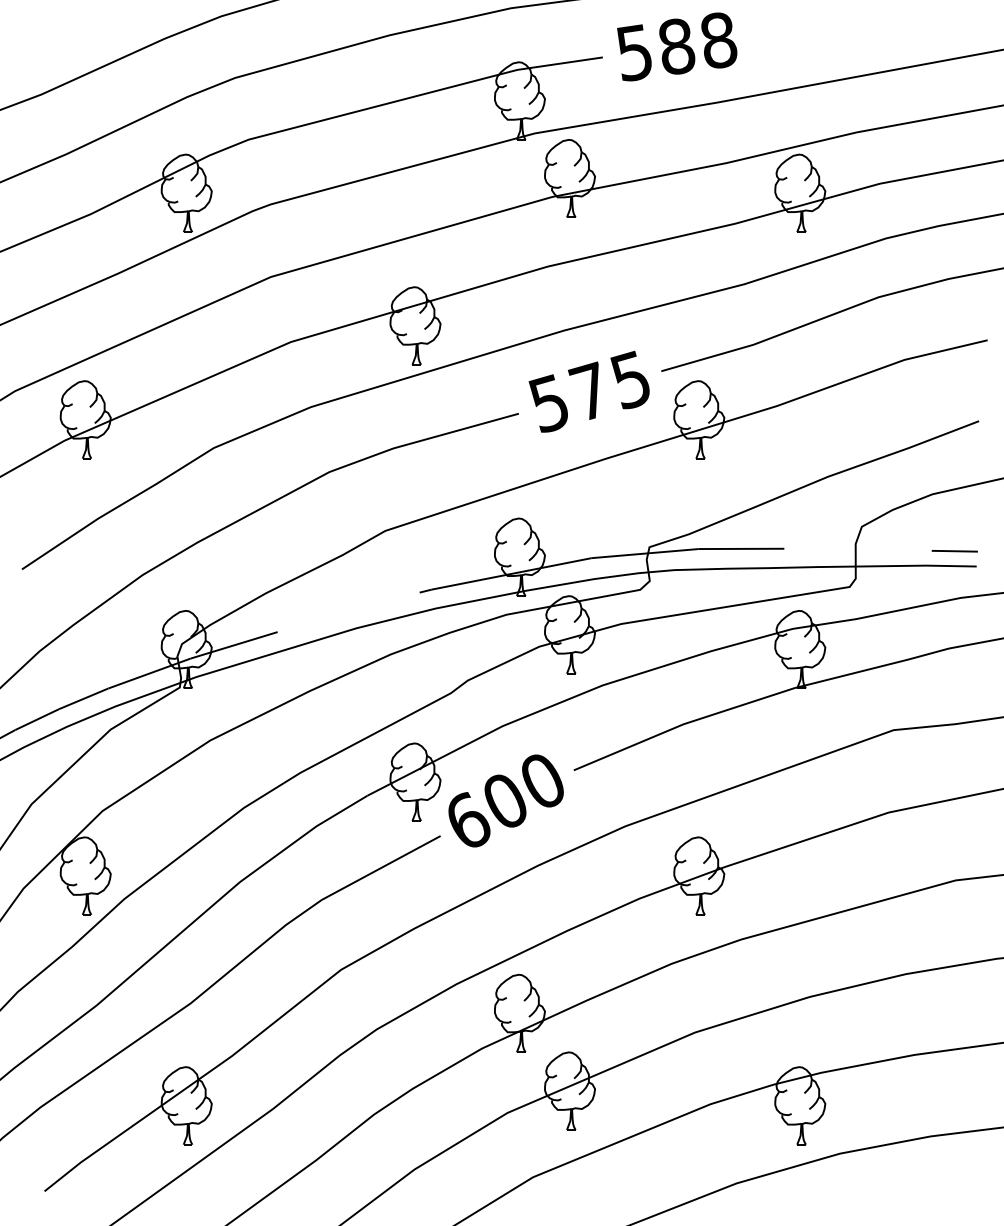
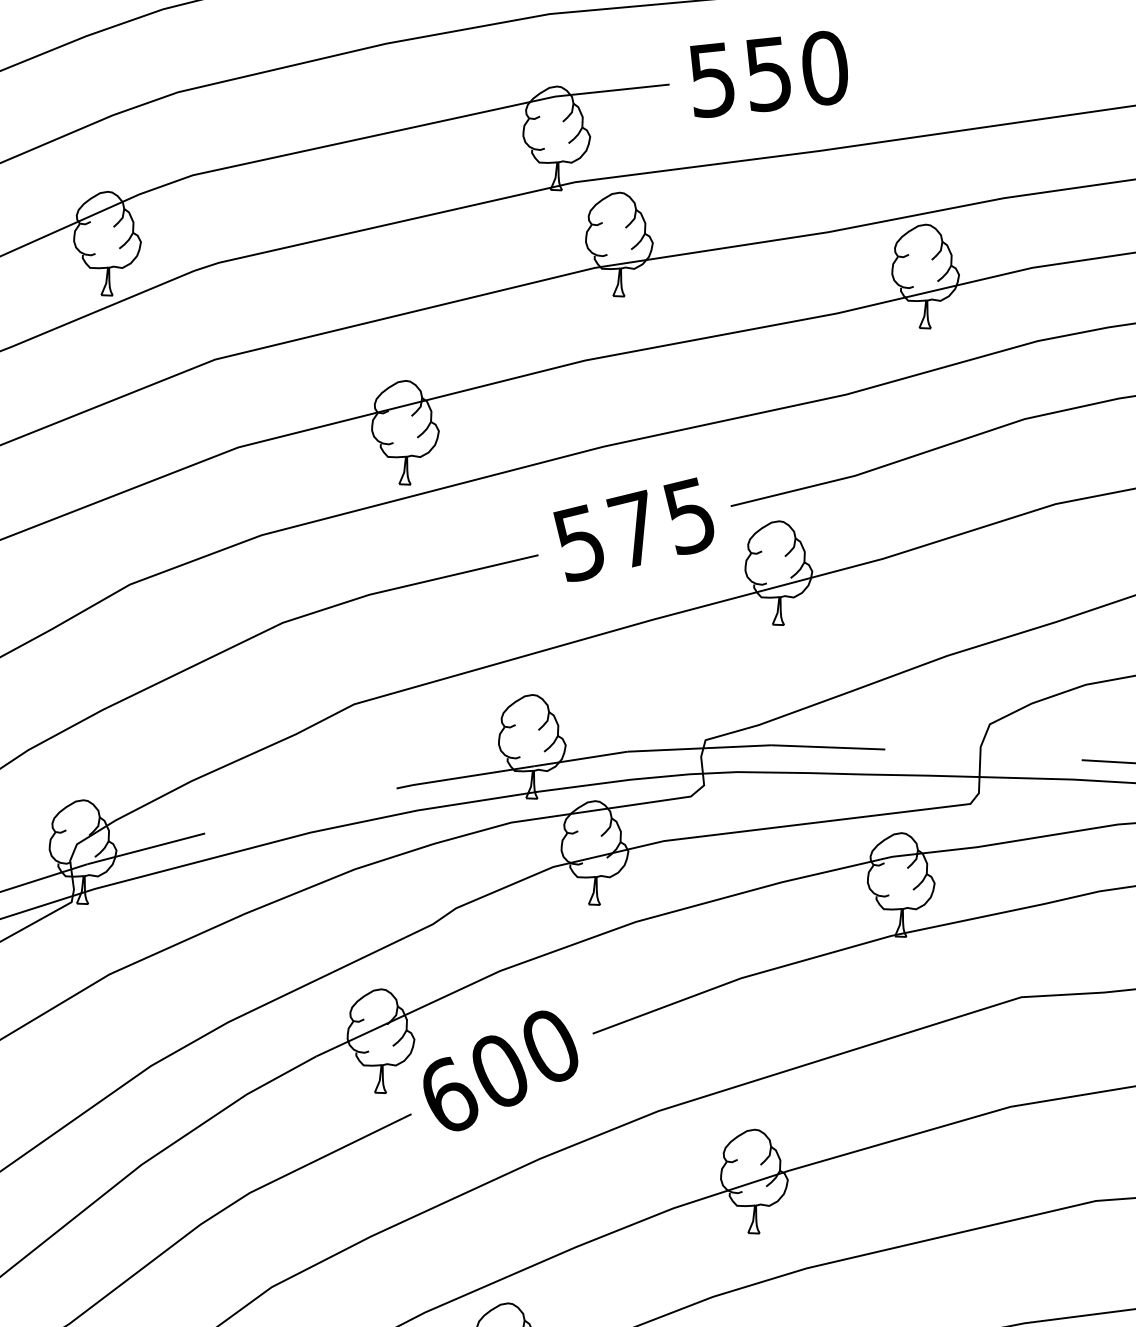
text: (698, 43) -> (797, 71), 588 -> 550

